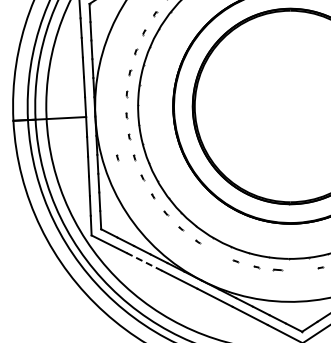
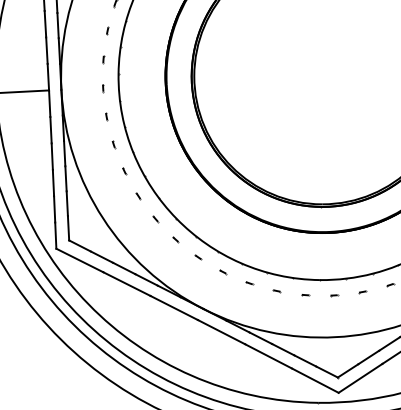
part: (117, 157) -> (90, 144), removed
part: (216, 253) -> (223, 272), added
line: (144, 261) -> (127, 283), dashed -> solid
part: (278, 270) -> (306, 295), size x0.62
part: (299, 270) -> (334, 295), added

